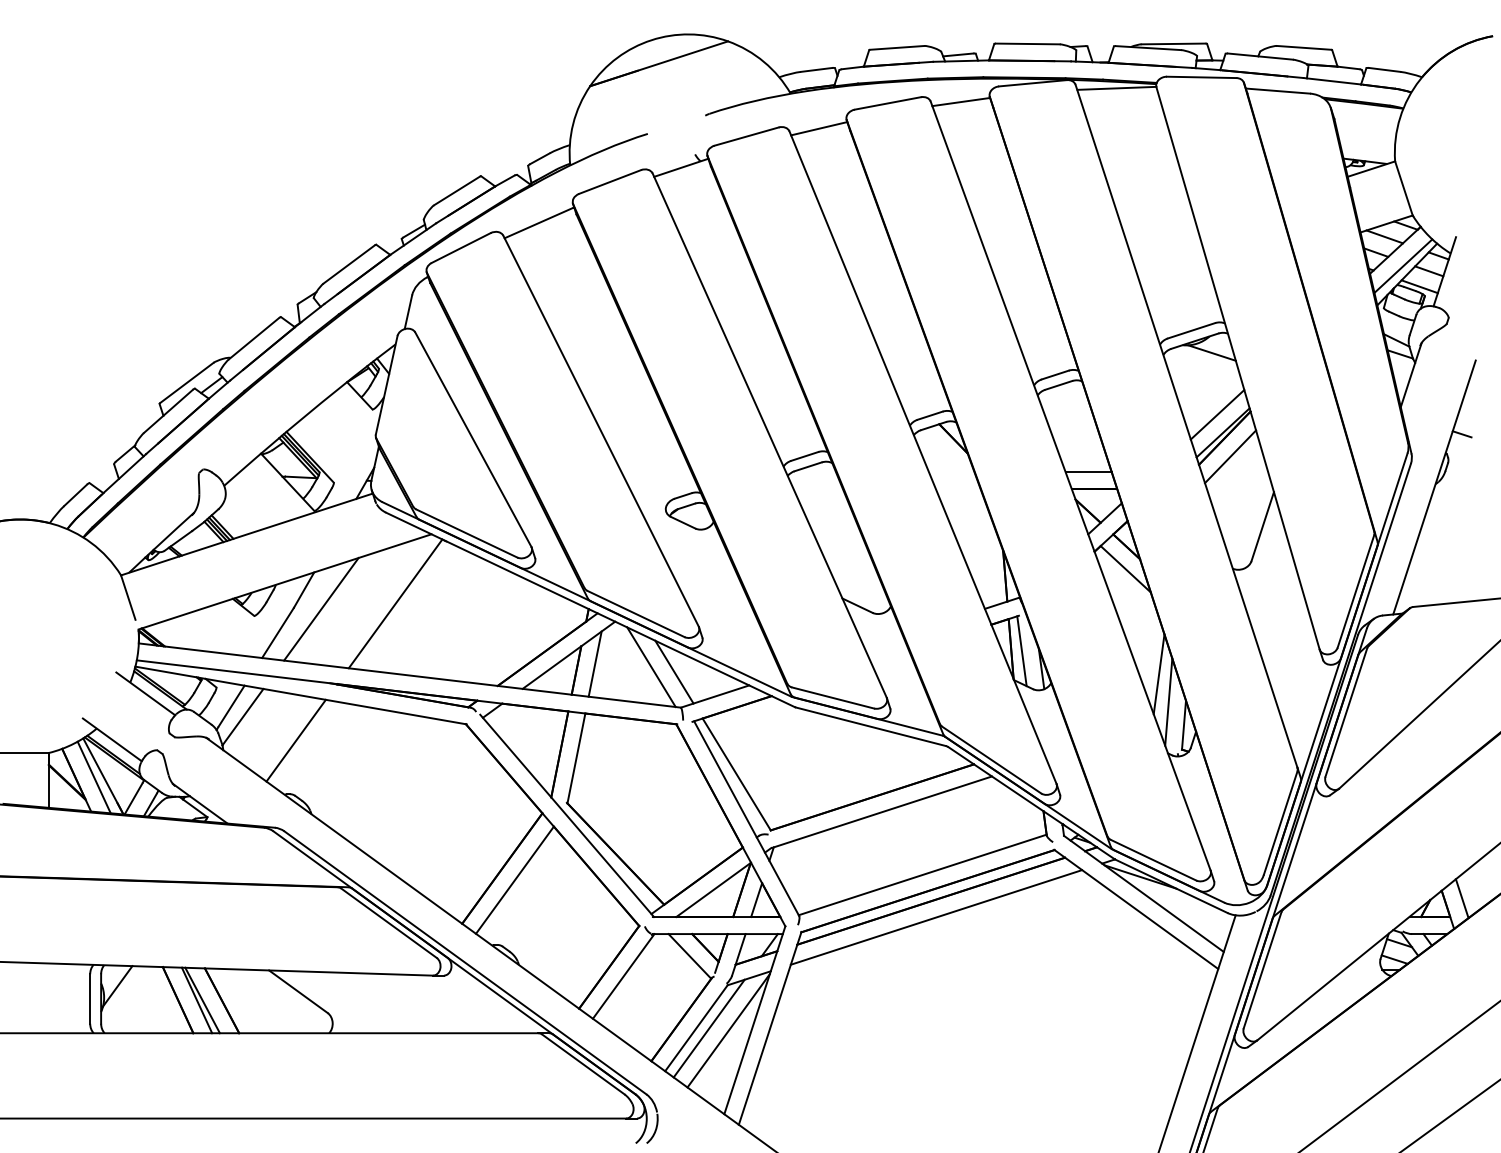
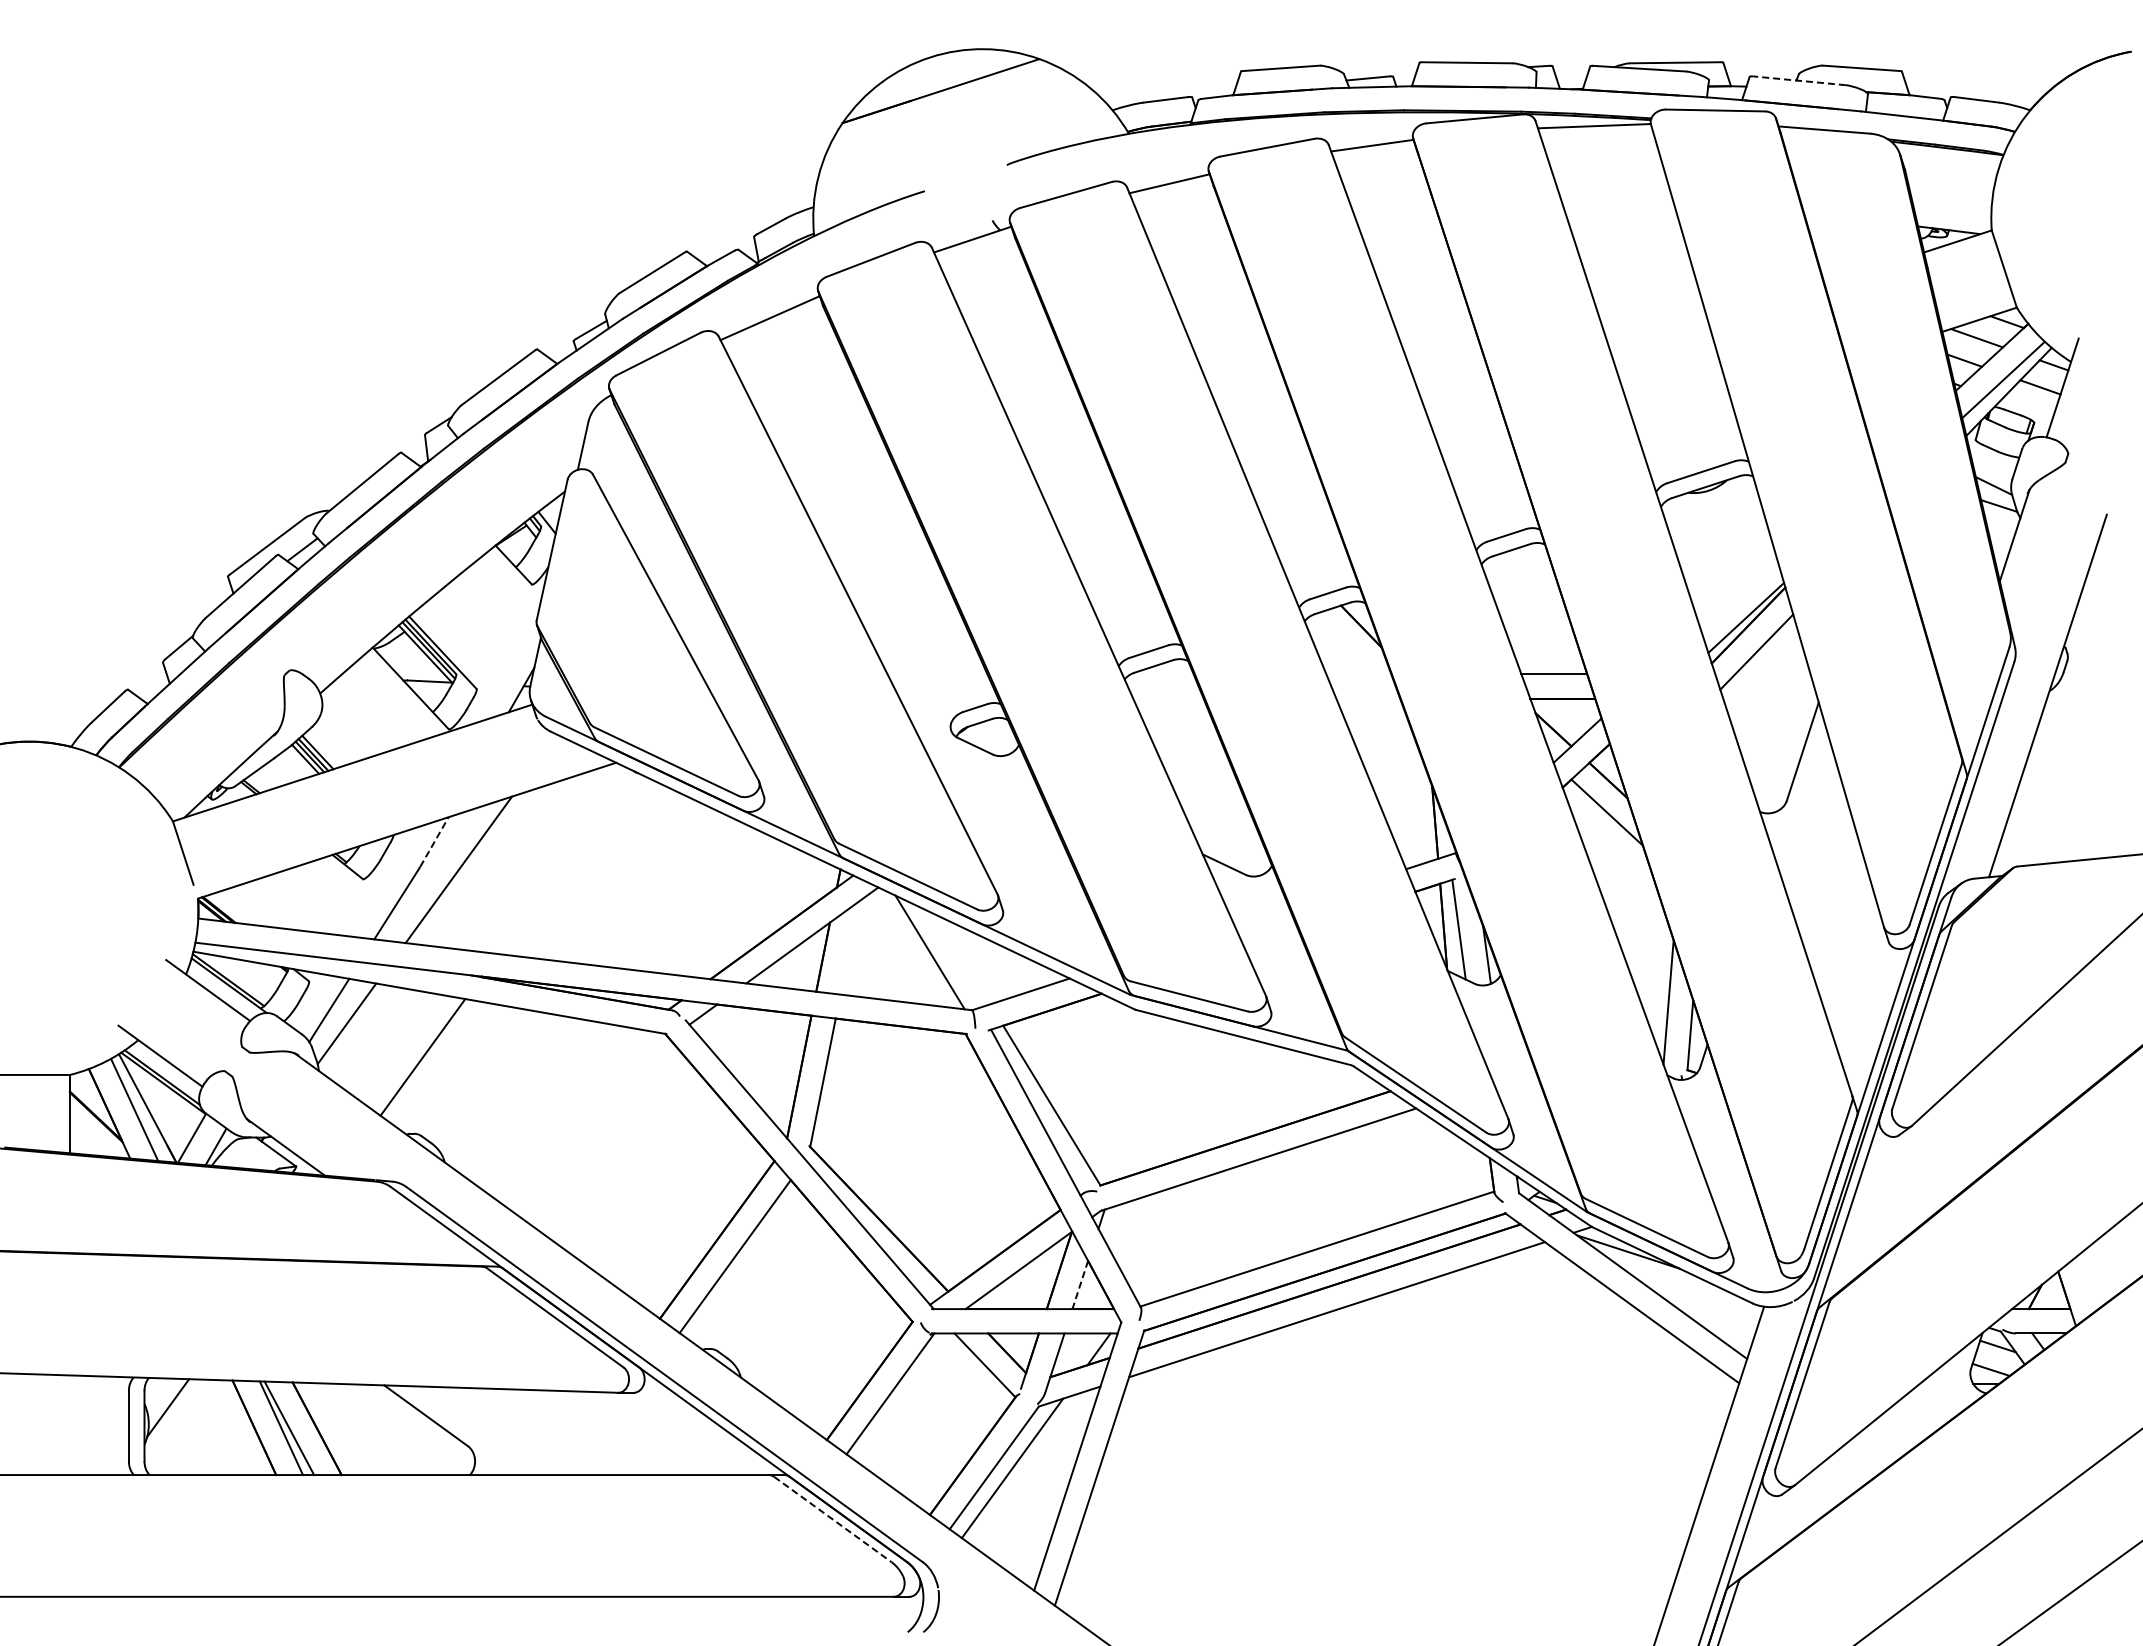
line: (1260, 56) -> (1799, 80), solid -> dashed
line: (1419, 286) -> (2026, 409), removed
line: (1212, 353) -> (1730, 504), removed
line: (1217, 414) -> (1738, 591), removed
line: (1462, 433) -> (2087, 619), removed
line: (304, 589) -> (434, 841), solid -> dashed
line: (395, 604) -> (564, 862), removed
line: (594, 663) -> (849, 947), removed
line: (674, 672) -> (962, 959), removed
line: (1158, 674) -> (1654, 962), removed
line: (1462, 898) -> (2087, 1282), removed
line: (756, 900) -> (1080, 1285), solid -> dashed
line: (728, 1030) -> (1040, 1471), removed
line: (583, 1064) -> (832, 1519), solid -> dashed

